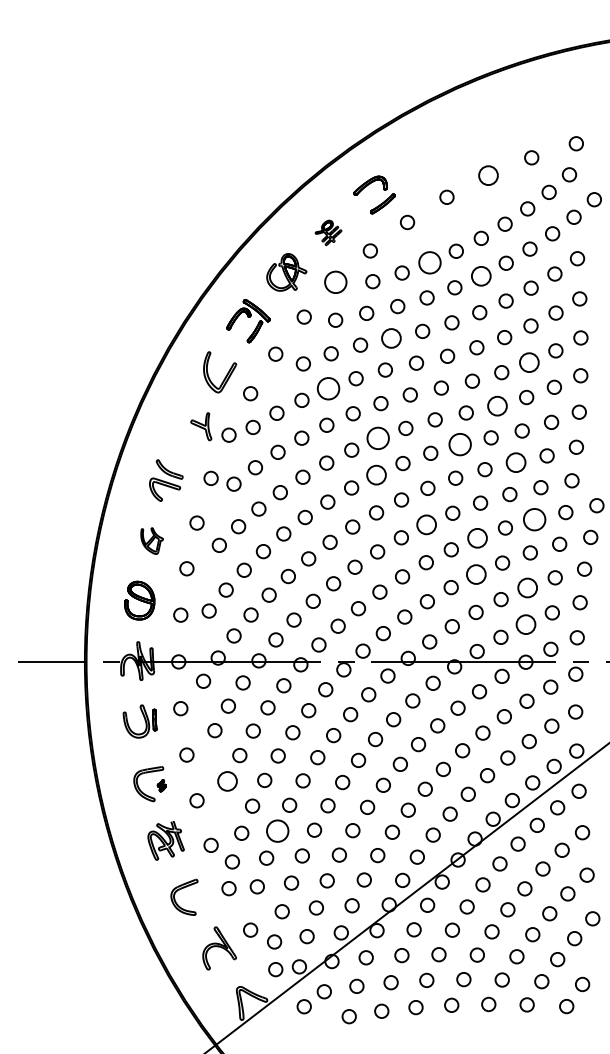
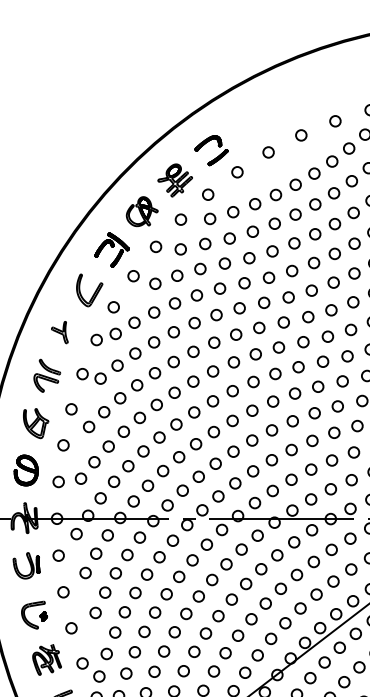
circle: (488, 175) -> (301, 135), size x0.71
part: (328, 232) -> (175, 180), size x1.67
circle: (429, 262) -> (254, 203), size x0.62
circle: (480, 275) -> (295, 214), size x0.71
circle: (335, 282) -> (180, 219), size x0.62
circle: (391, 337) -> (224, 262), size x0.71
circle: (529, 361) -> (333, 281), size x0.71
circle: (327, 388) -> (174, 303), size x0.62
circle: (496, 405) -> (307, 316), size x0.71
part: (201, 426) -> (60, 332), moved
circle: (377, 438) -> (213, 342), size x0.62
circle: (459, 444) -> (278, 347), size x0.62
circle: (515, 462) -> (322, 361), size x0.71
circle: (376, 474) -> (213, 371), size x0.71
circle: (534, 518) -> (337, 405), size x0.62
circle: (425, 524) -> (251, 410), size x0.71
circle: (477, 537) -> (292, 420), size x0.71
part: (151, 540) -> (35, 423), size x1.43
circle: (475, 574) -> (291, 449), size x0.71
circle: (526, 587) -> (331, 460), size x0.71
circle: (525, 623) -> (330, 488), size x0.71
circle: (227, 780) -> (95, 612), size x0.71
circle: (276, 830) -> (134, 651), size x0.62

